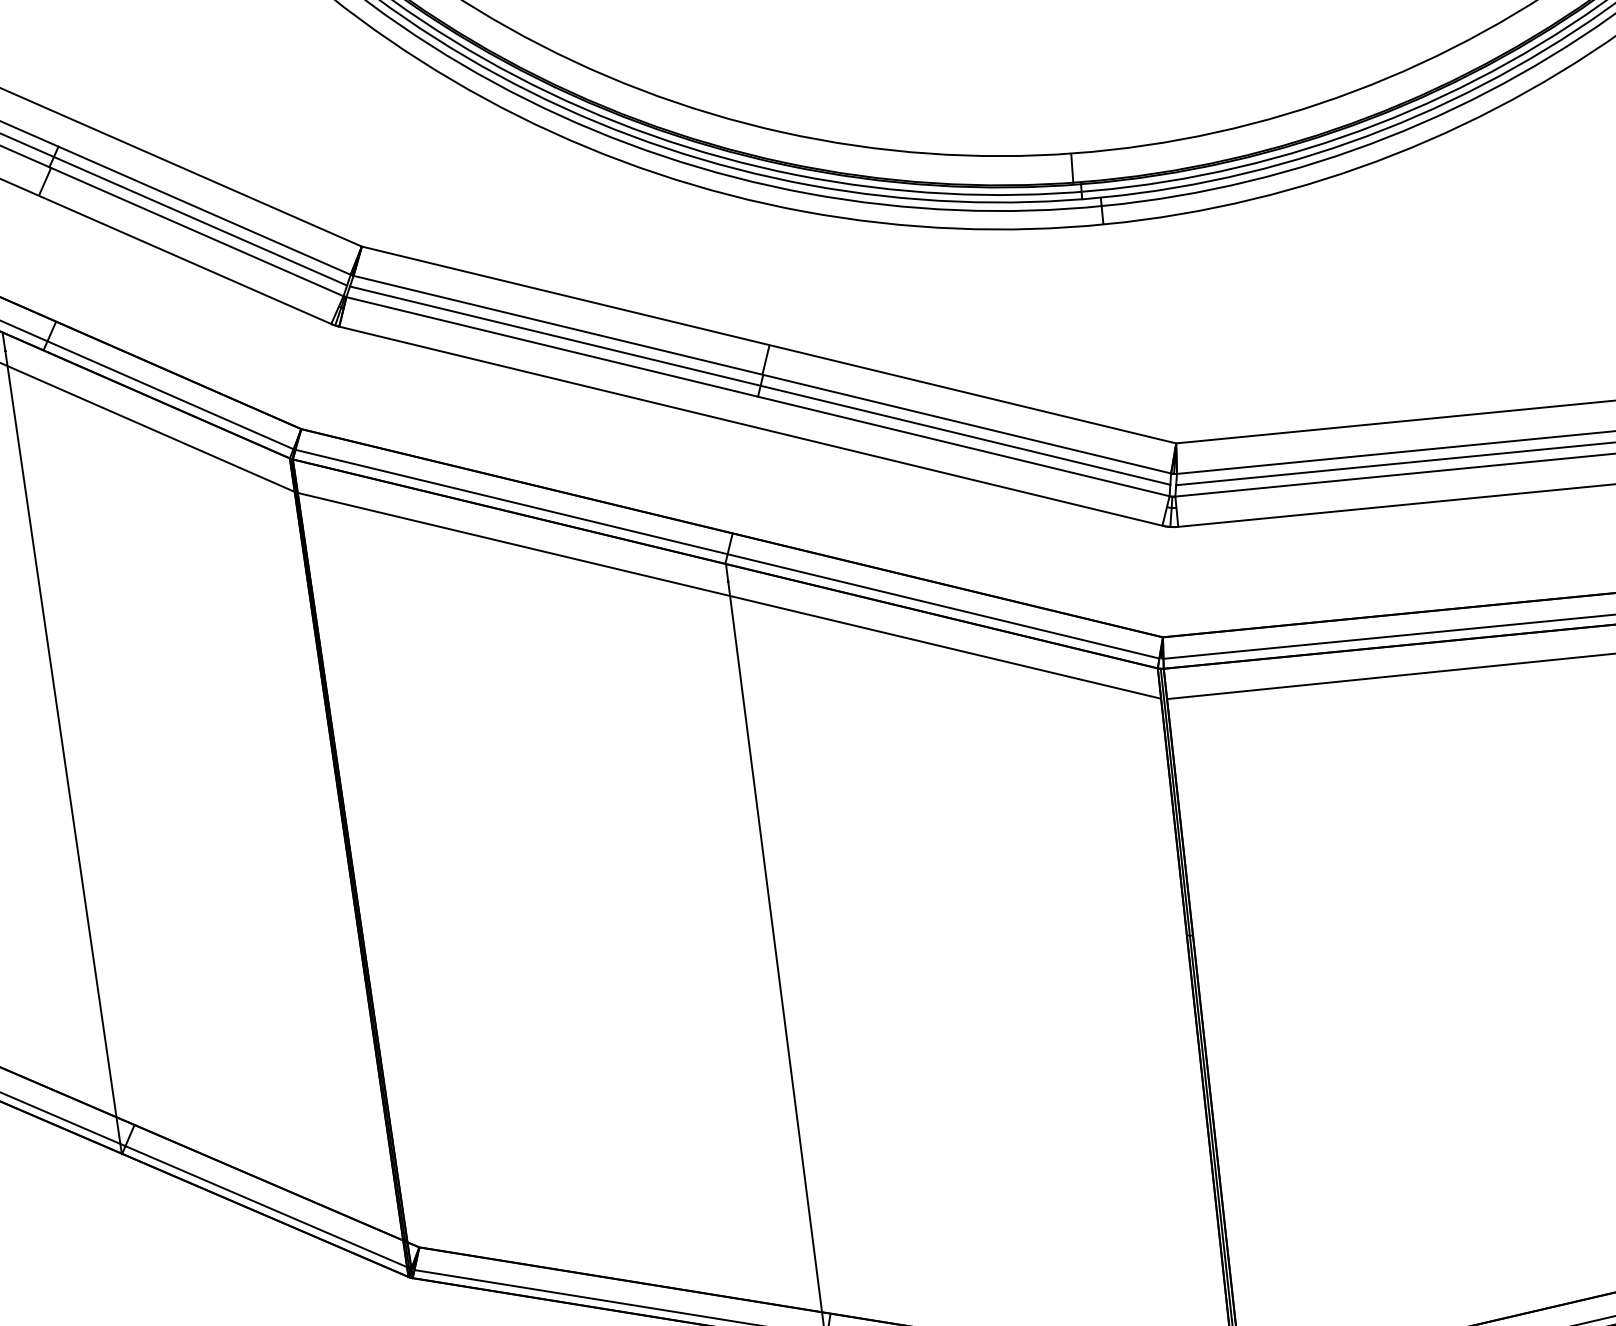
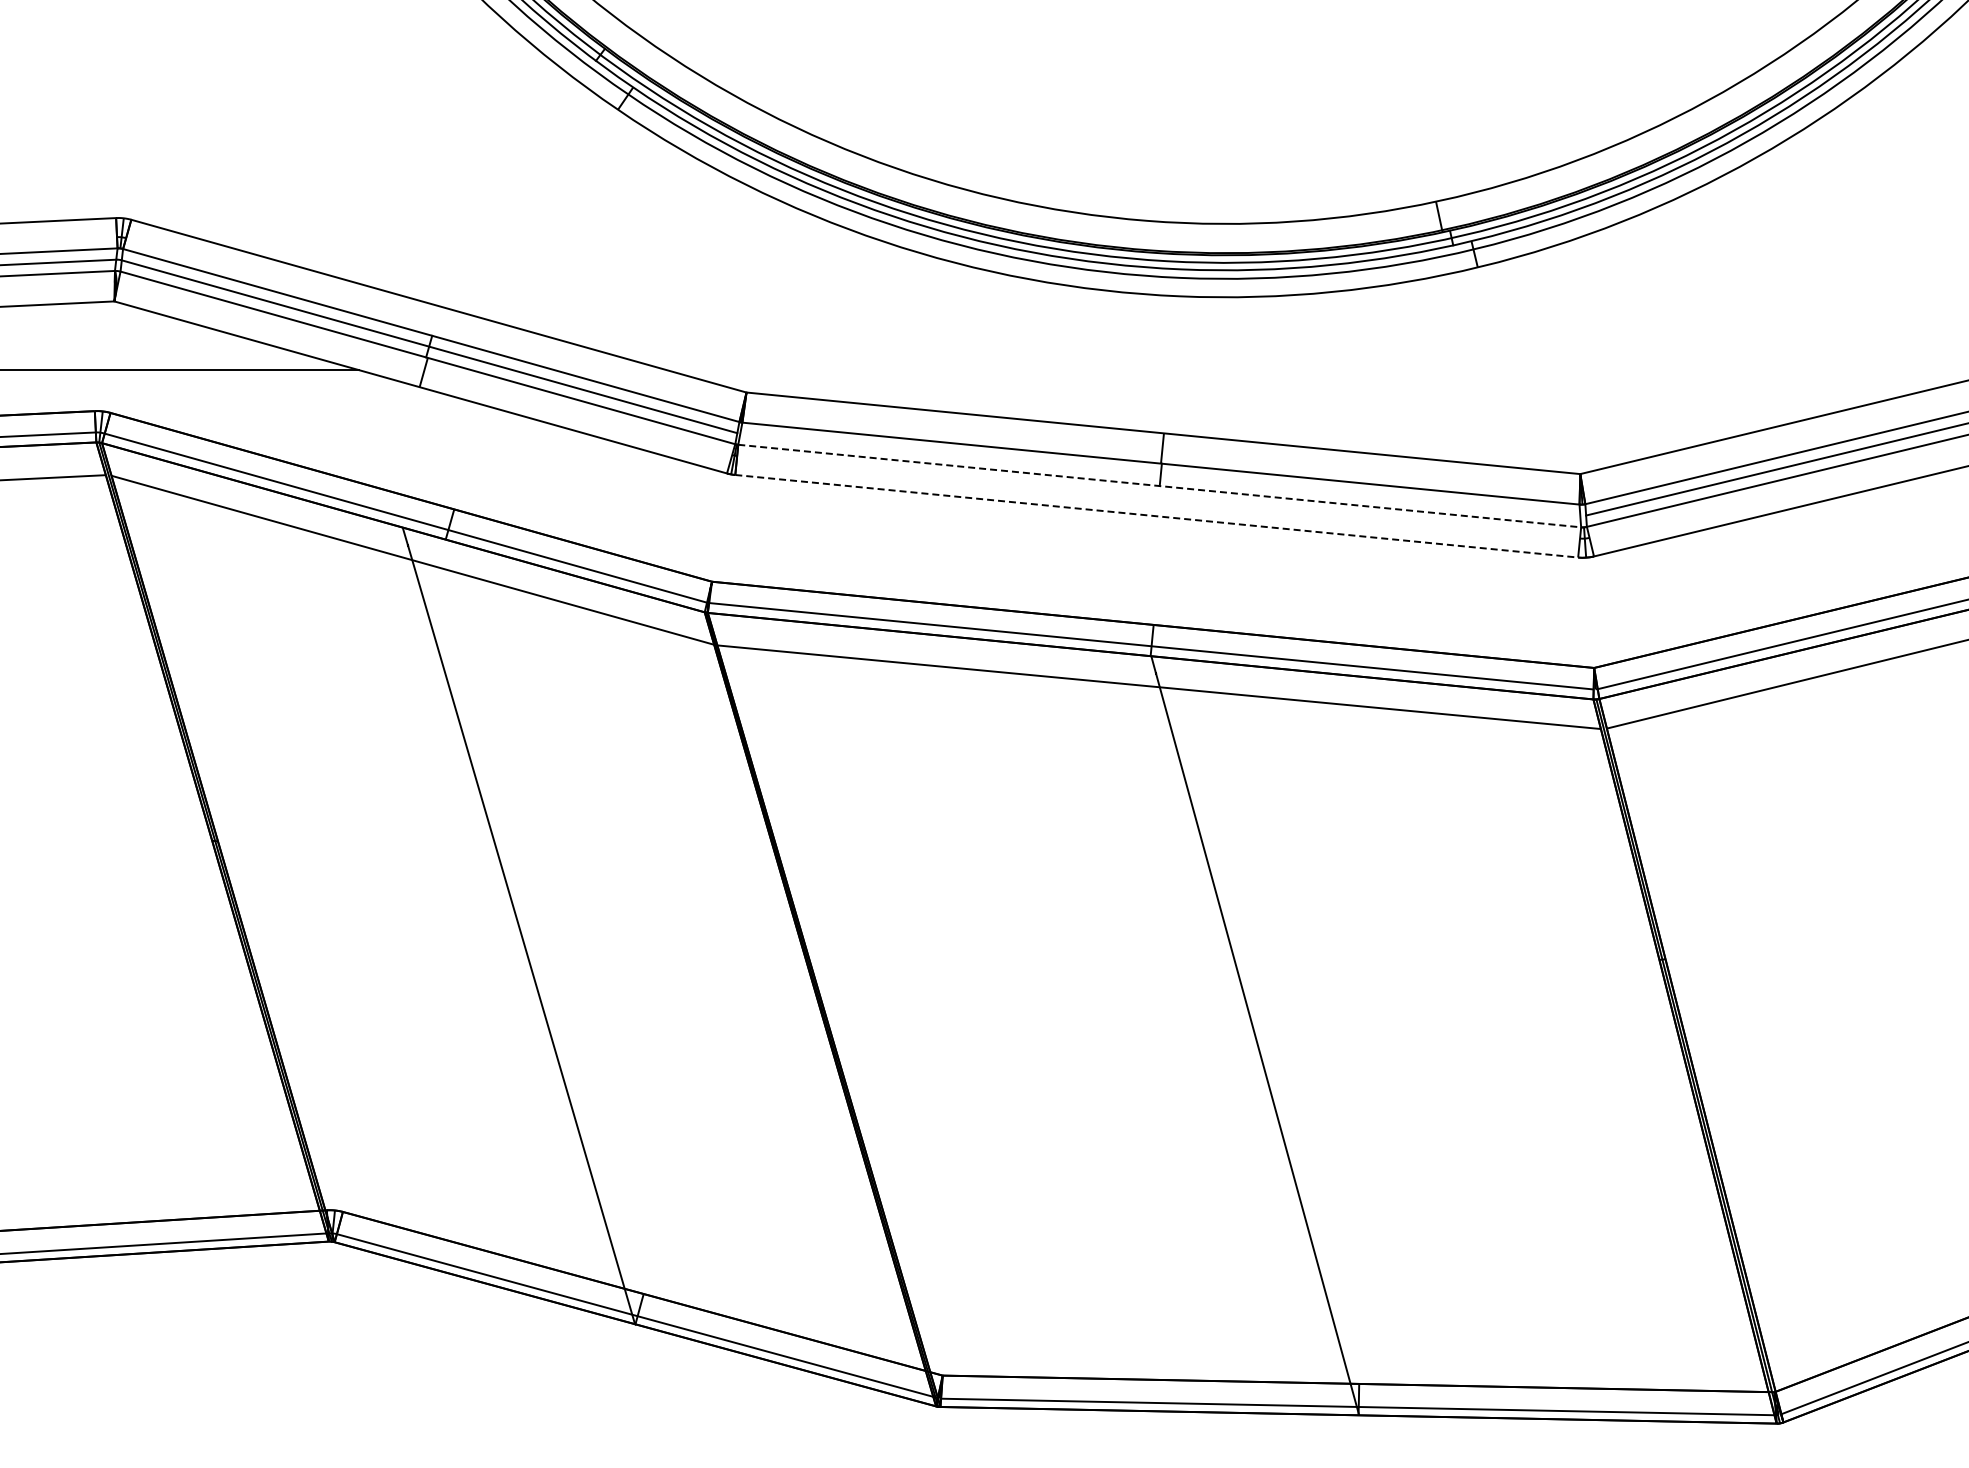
line: (760, 385) -> (1160, 474), removed
line: (758, 397) -> (1160, 486), solid -> dashed
line: (751, 426) -> (1157, 516), solid -> dashed

